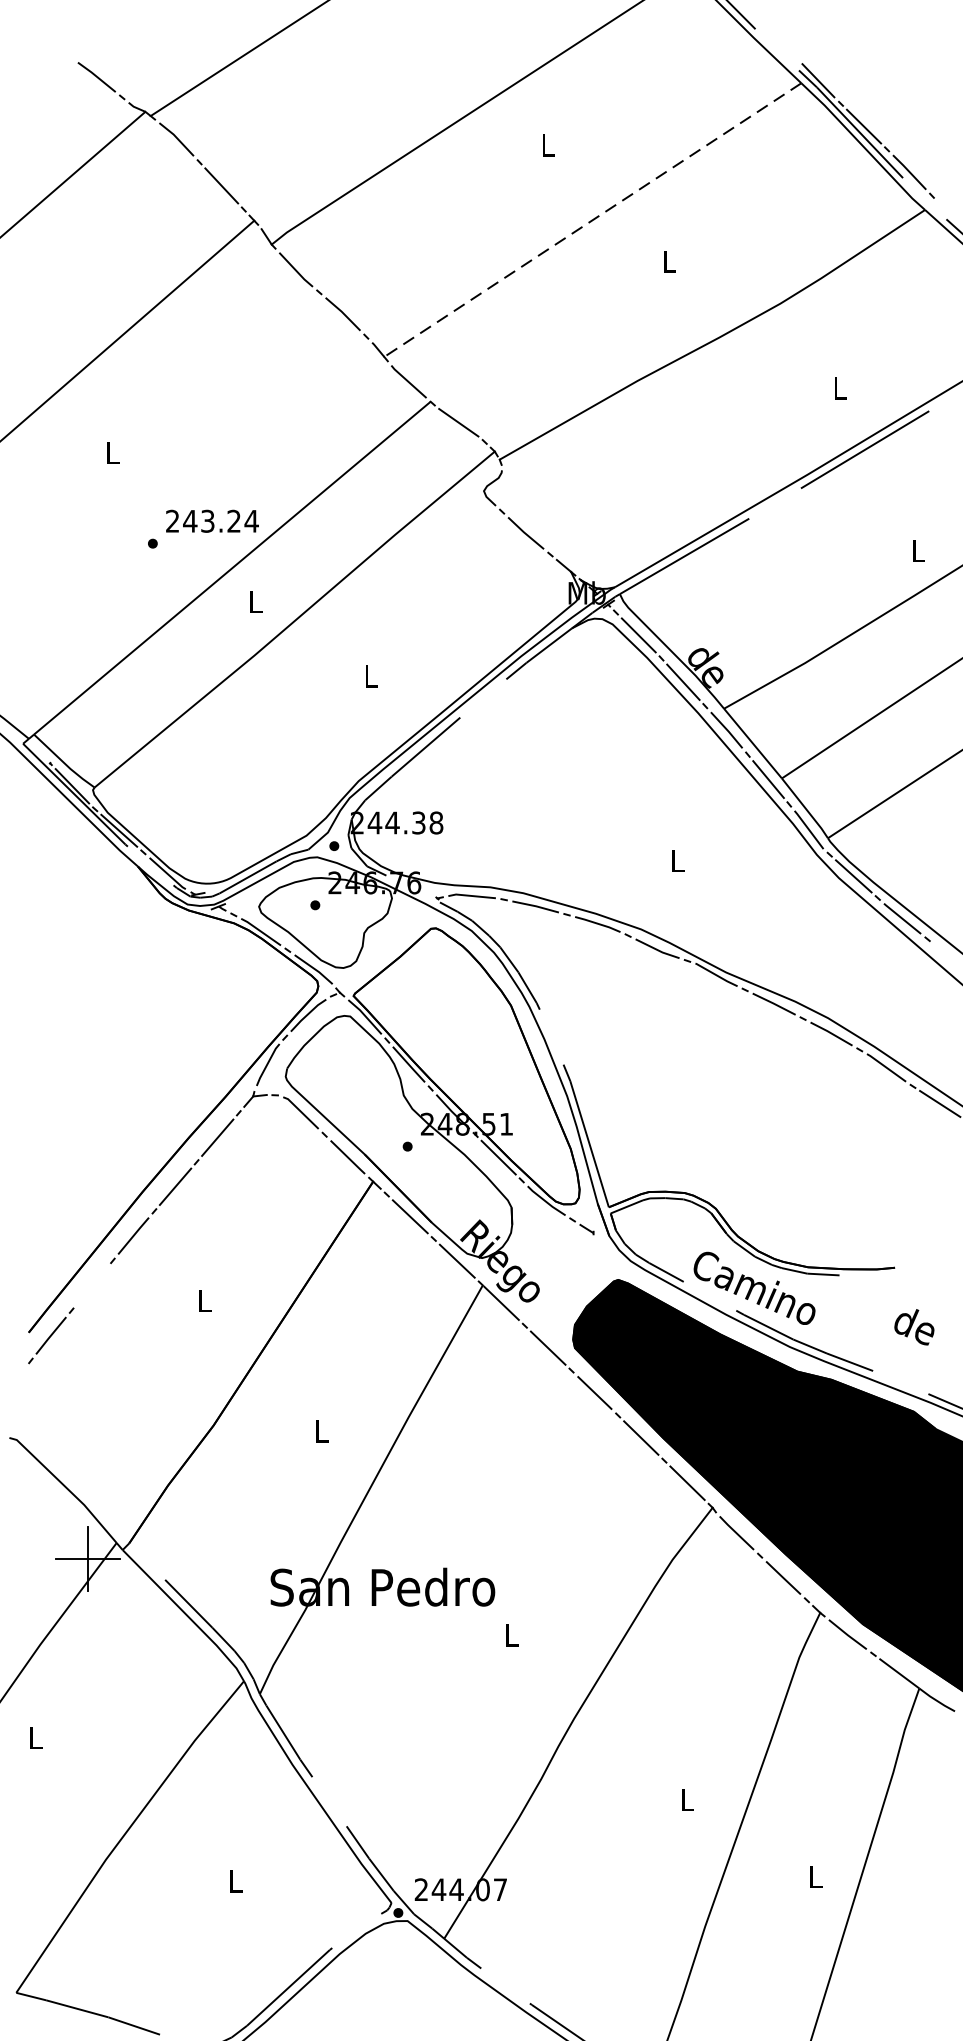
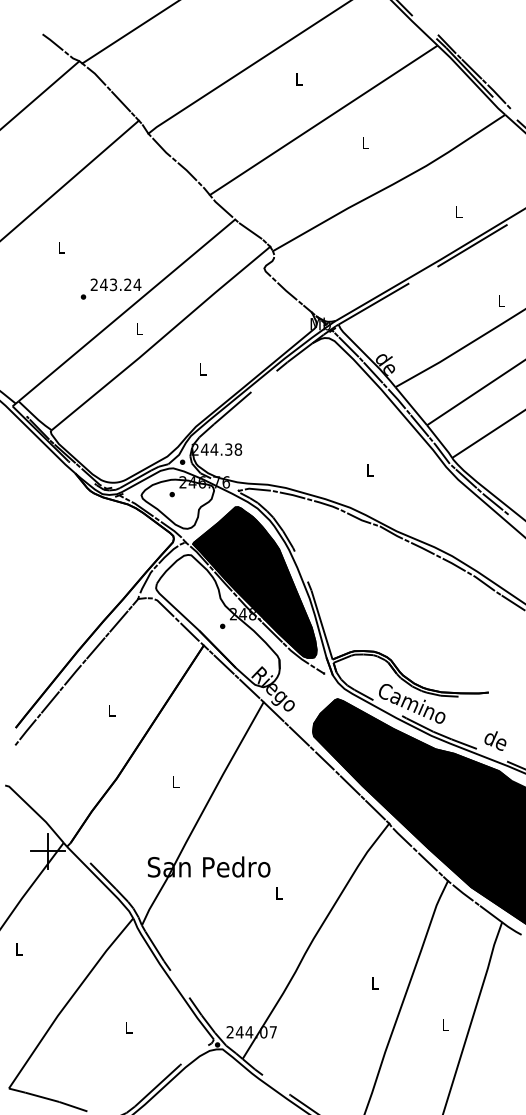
line: (592, 220) -> (323, 120), dashed -> solid
fill: (465, 1066) -> (254, 582), added
line: (92, 1285) -> (50, 702), added
text: (914, 1326) -> (495, 740), moved

